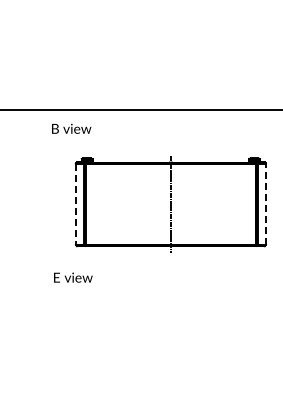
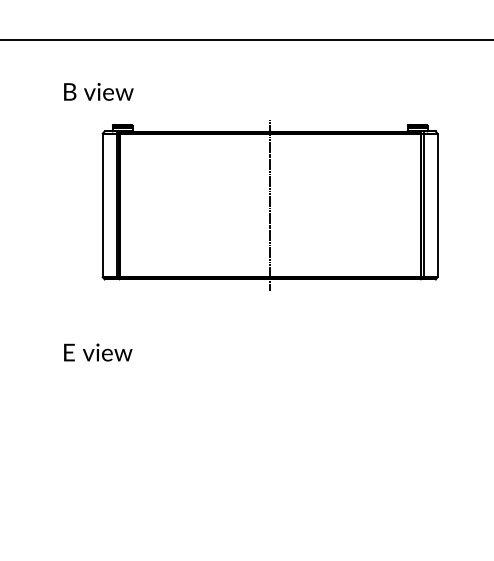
text: (71, 128) -> (98, 91), moved
line: (75, 204) -> (102, 205), dashed -> solid
line: (265, 204) -> (437, 205), dashed -> solid
text: (73, 277) -> (98, 352), moved

